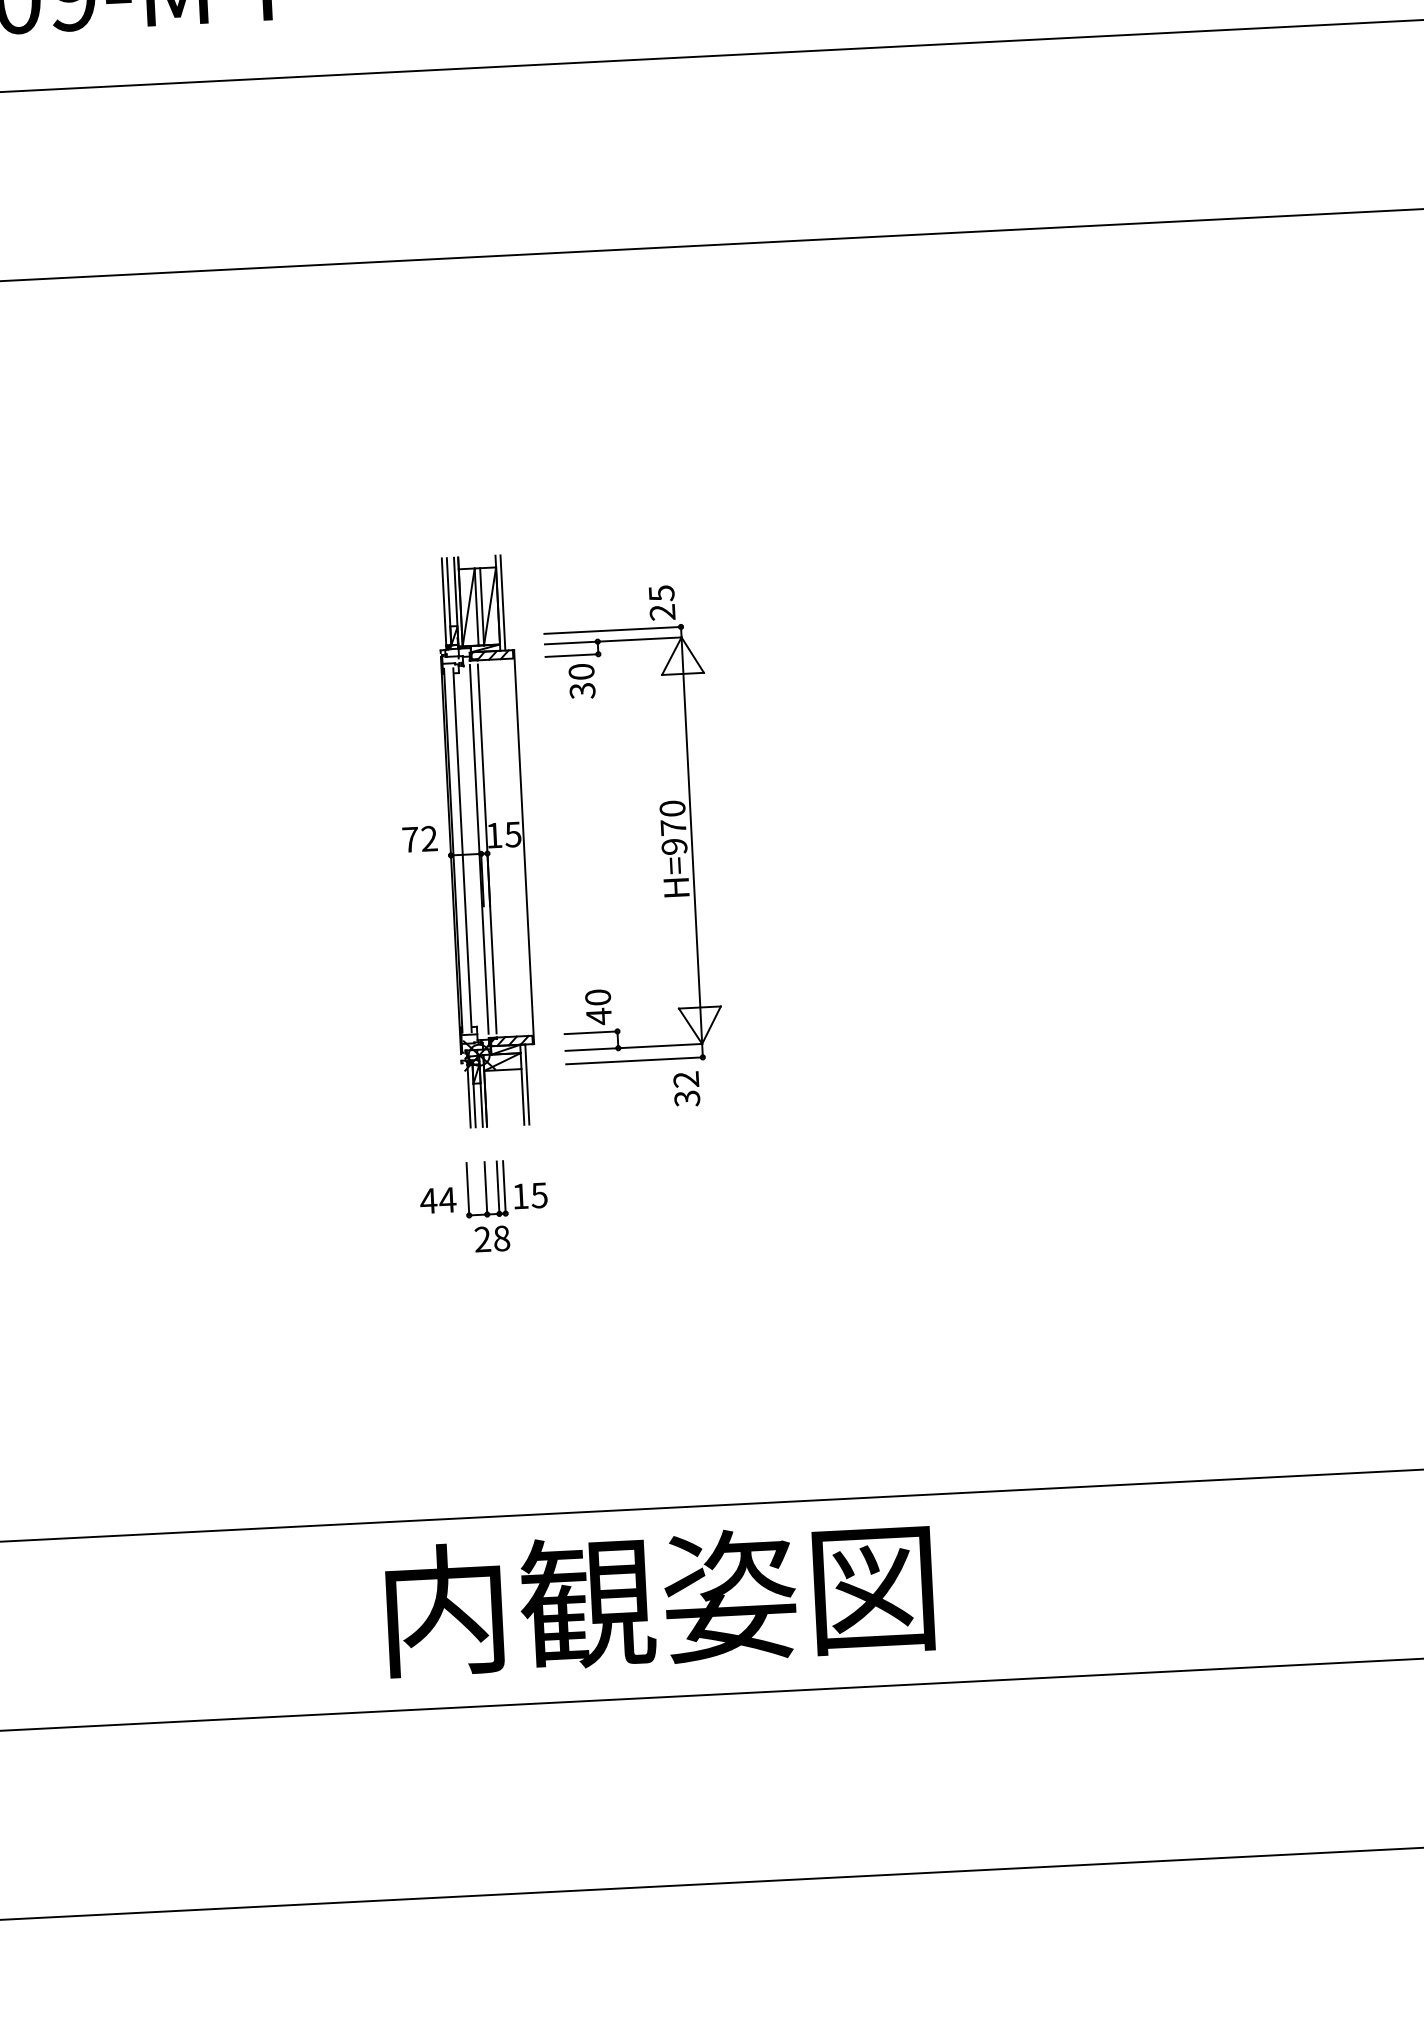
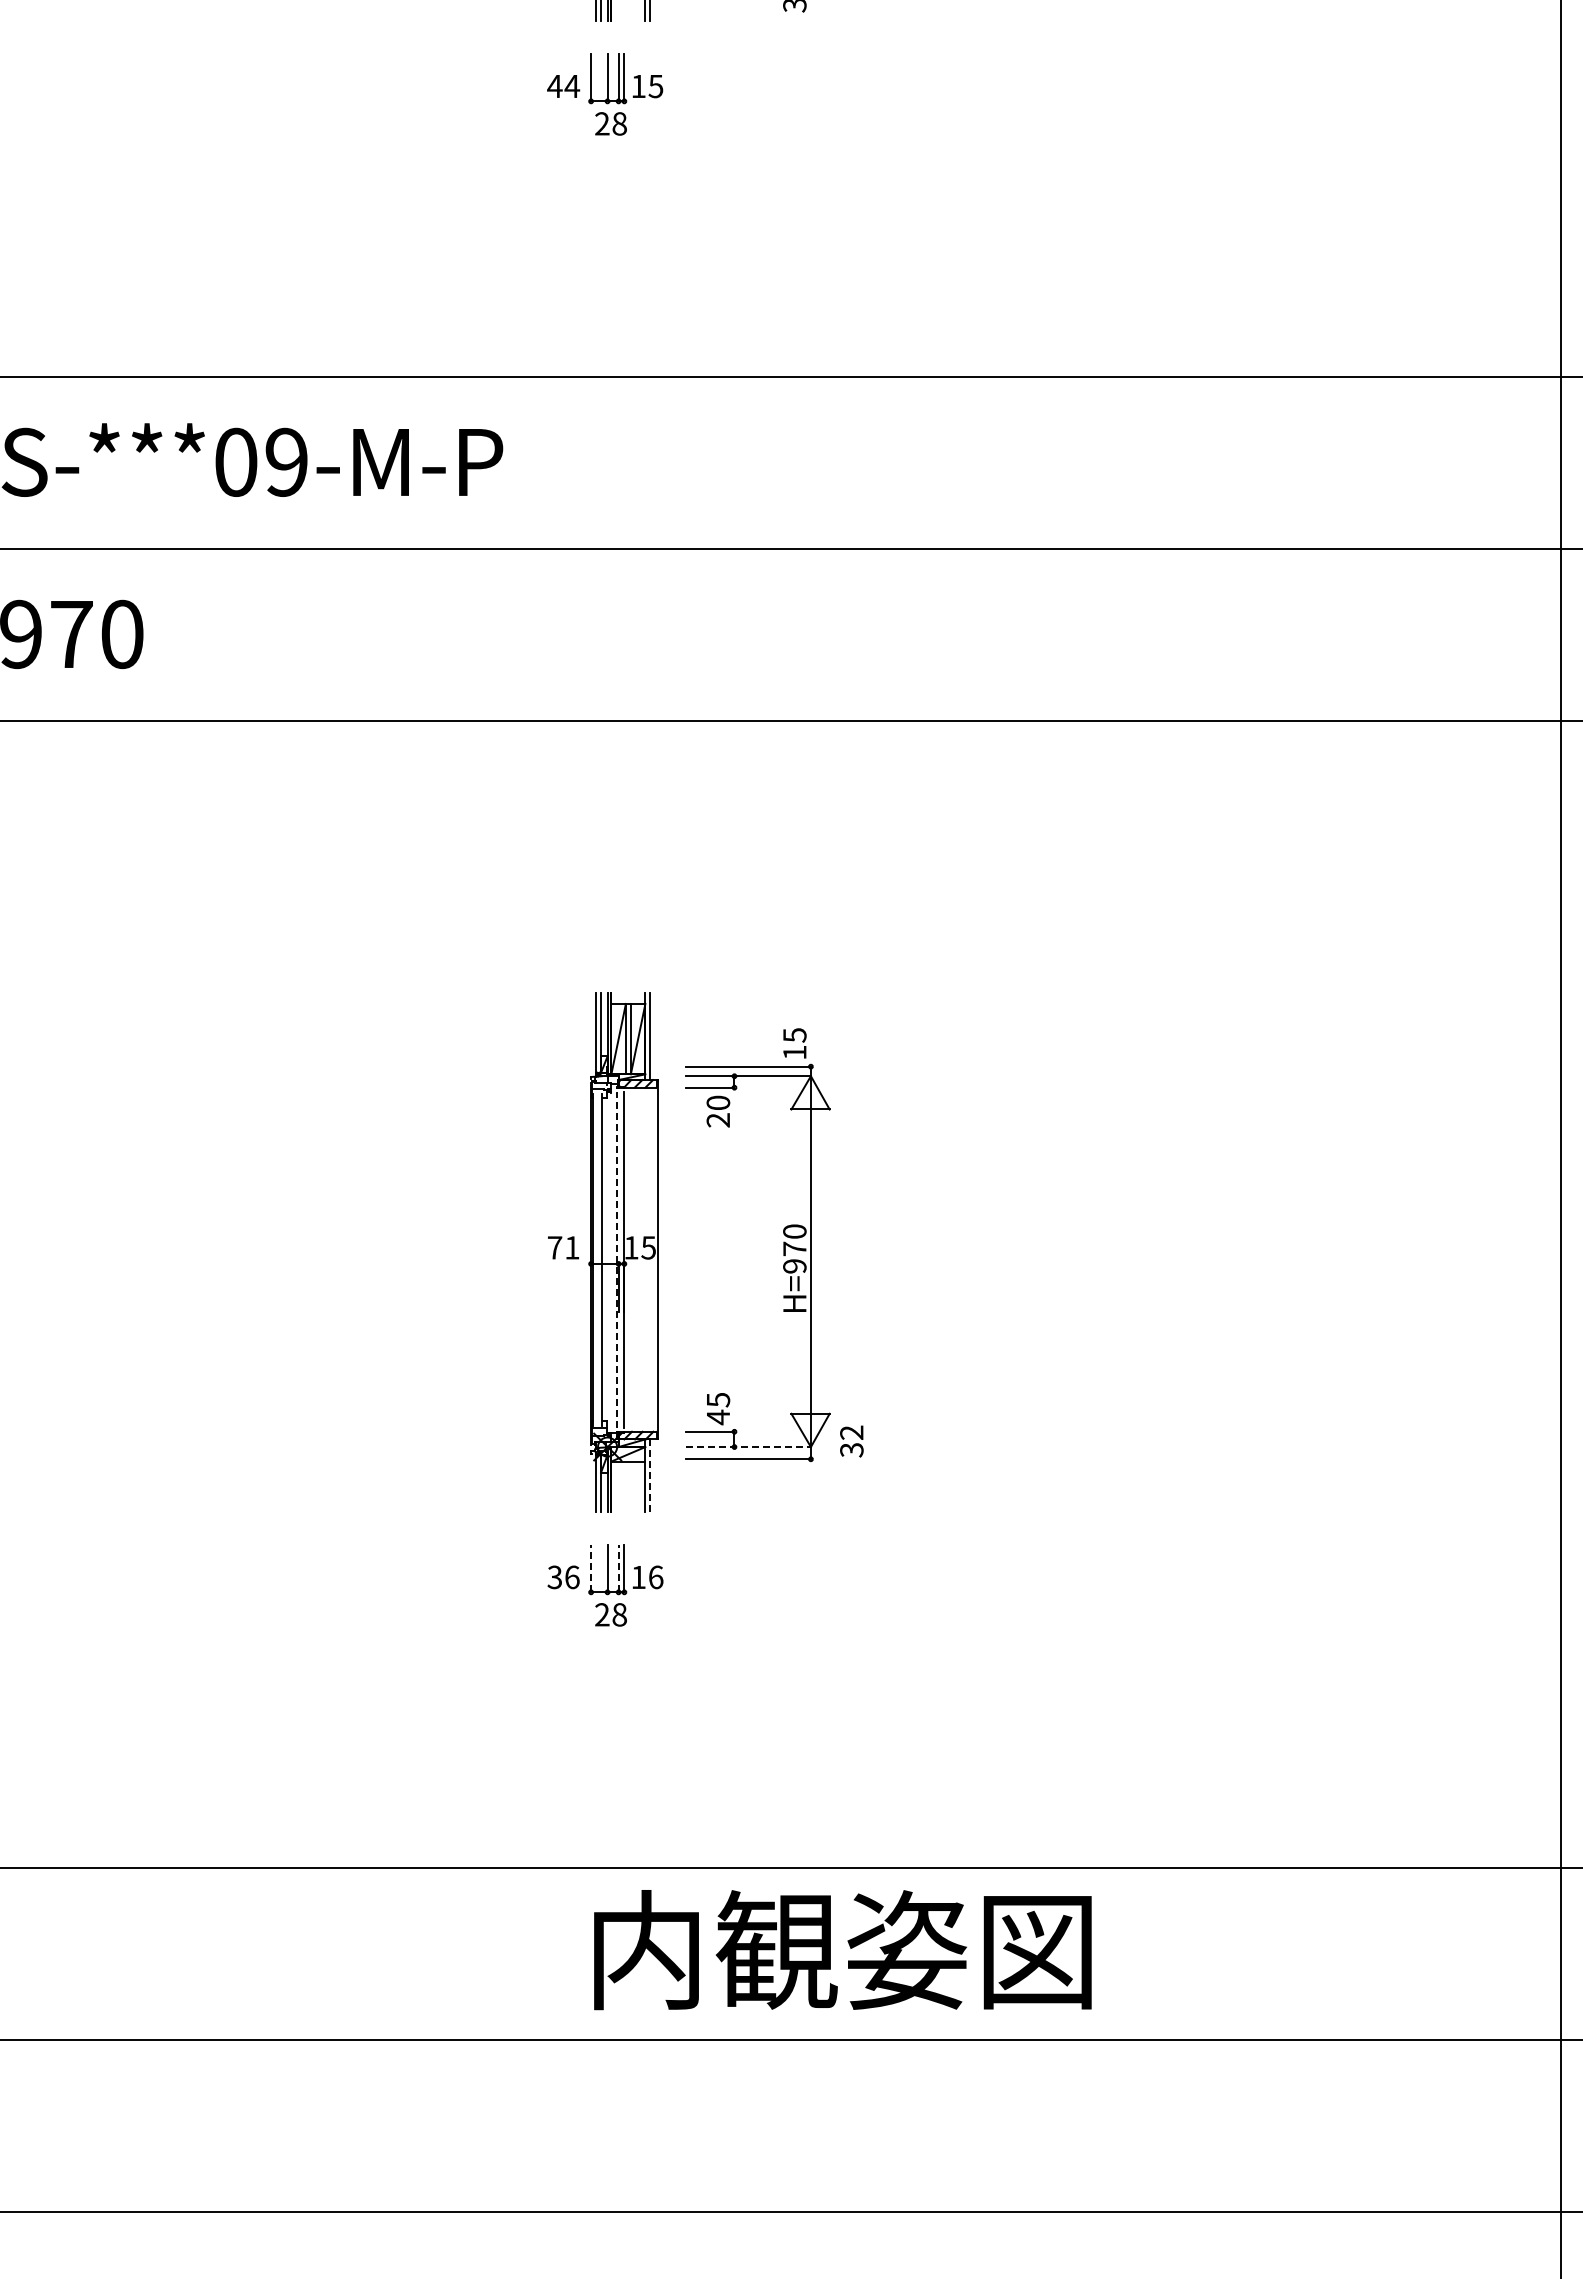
text: (662, 612) -> (794, 1052), 25 -> 15
text: (582, 691) -> (718, 1120), 30 -> 20
text: (429, 838) -> (572, 1247), 72 -> 71
line: (479, 849) -> (617, 1259), solid -> dashed
text: (598, 996) -> (718, 1399), 40 -> 45
line: (634, 1047) -> (749, 1447), solid -> dashed
line: (526, 1084) -> (649, 1475), solid -> dashed
text: (686, 1089) -> (851, 1441), moved
line: (497, 1187) -> (618, 1568), solid -> dashed
line: (468, 1189) -> (591, 1568), solid -> dashed
text: (539, 1195) -> (655, 1577), 15 -> 16
text: (438, 1200) -> (563, 1577), 44 -> 36
text: (659, 1599) -> (842, 1950), moved

